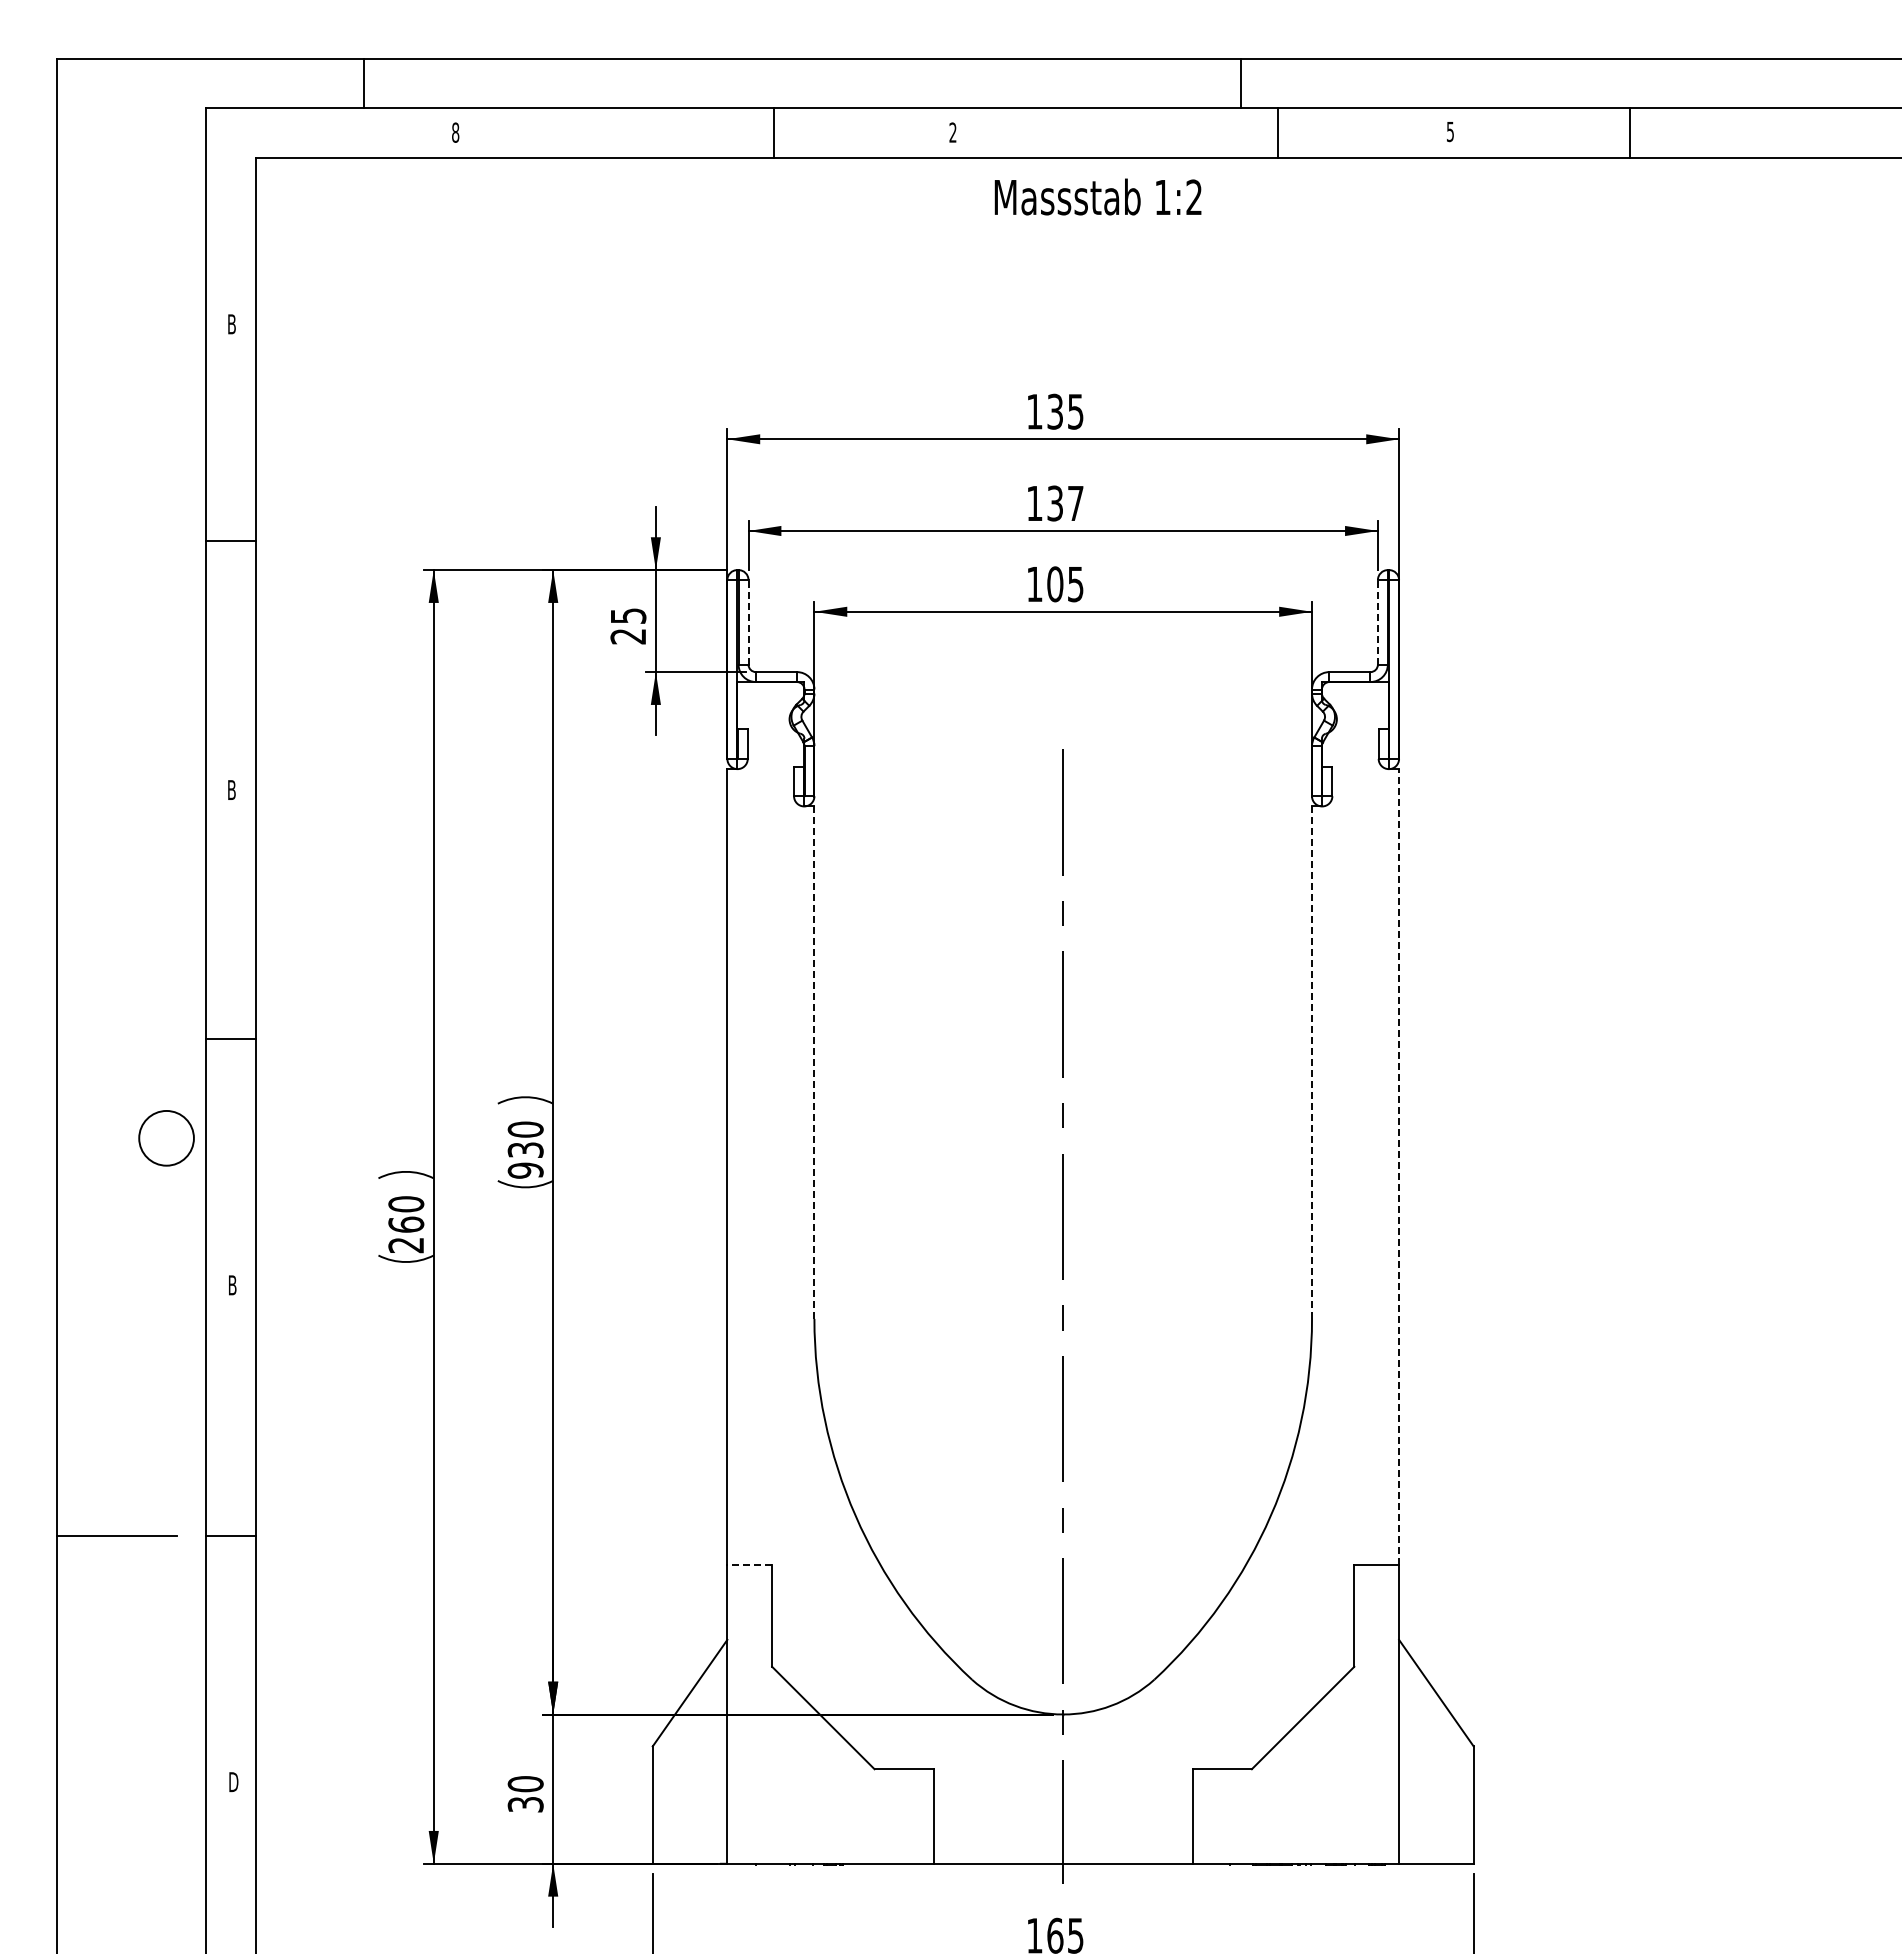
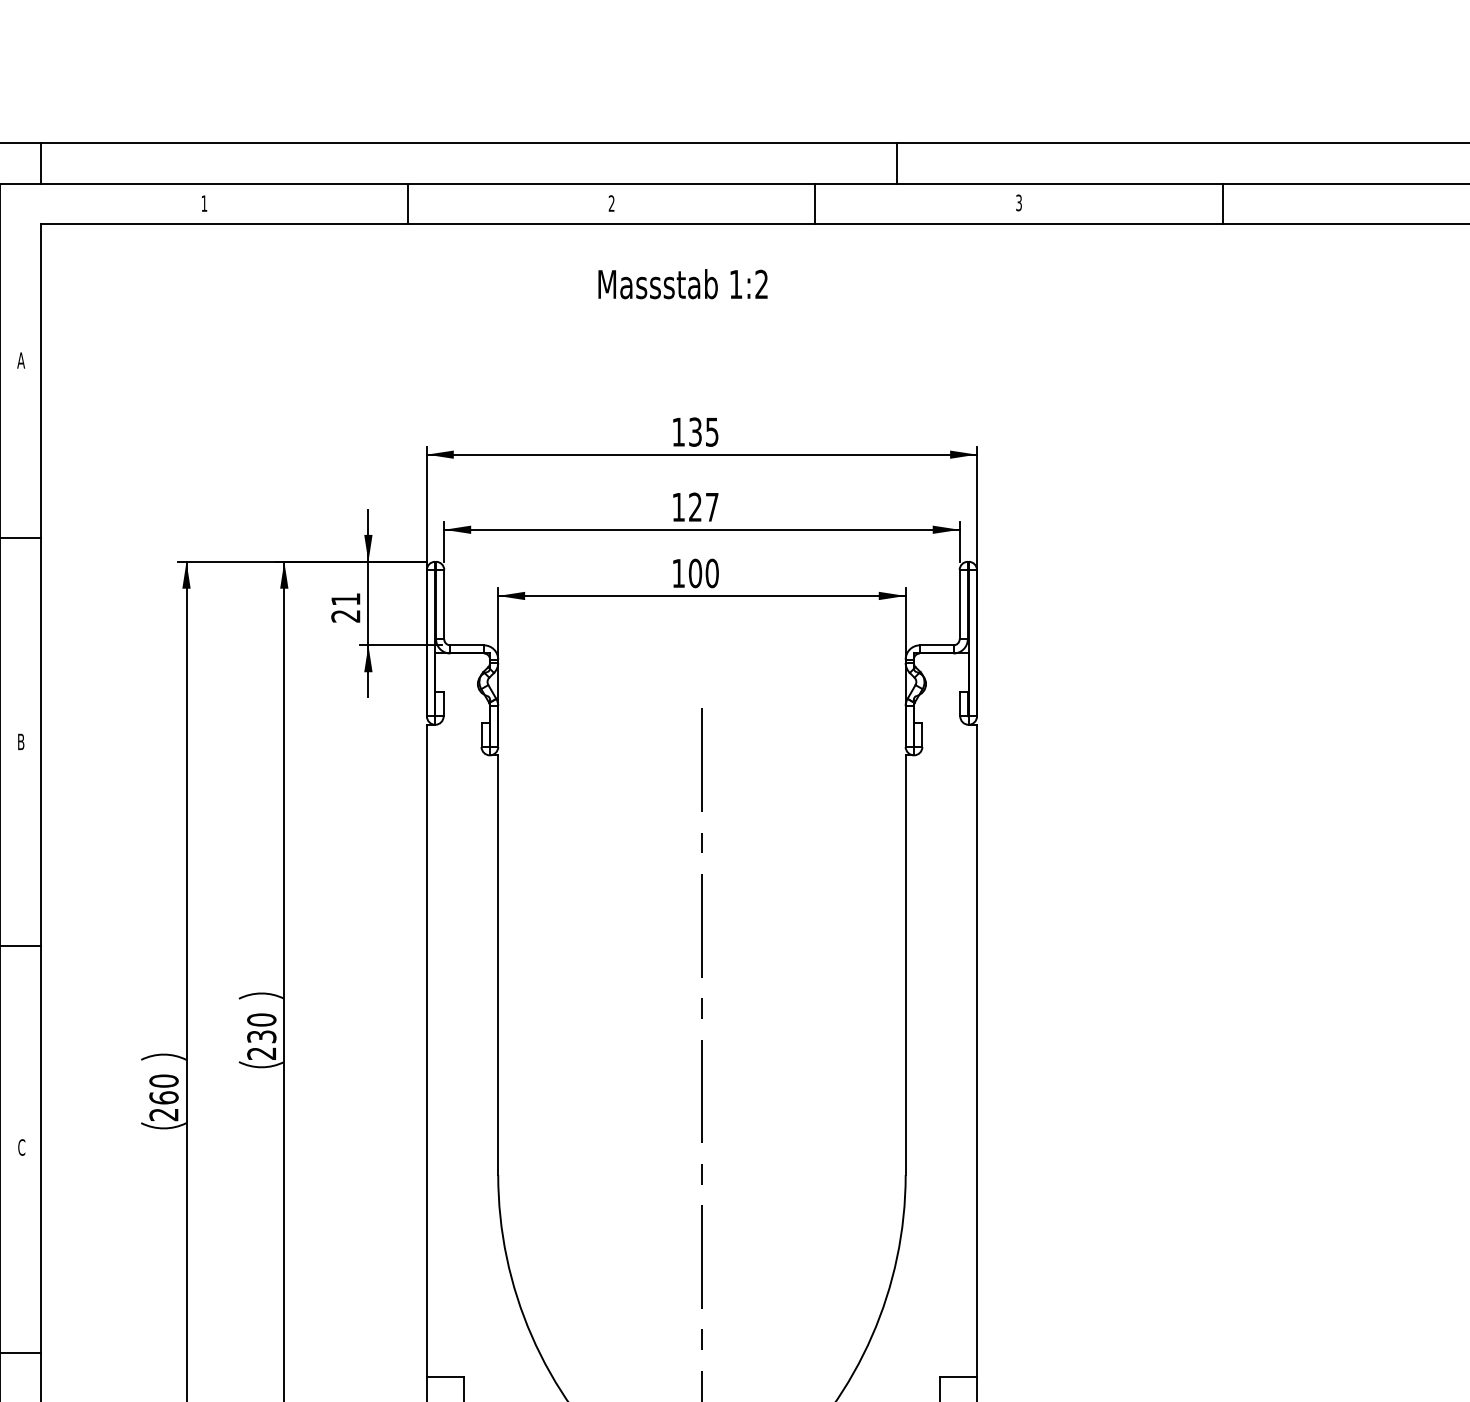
line: (364, 83) -> (41, 163), moved
line: (1241, 83) -> (897, 163), moved
text: (1450, 130) -> (1019, 201), 5 -> 3
text: (455, 132) -> (204, 203), 8 -> 1
line: (773, 133) -> (407, 204), moved
line: (1277, 133) -> (815, 204), moved
line: (1630, 133) -> (1223, 204), moved
text: (1097, 196) -> (682, 283), moved
text: (231, 324) -> (20, 360), B -> A
text: (1054, 503) -> (694, 507), 137 -> 127
text: (1075, 584) -> (712, 573), 105 -> 100
text: (628, 615) -> (345, 598), 25 -> 21
line: (748, 621) -> (444, 603), dashed -> solid
line: (1377, 621) -> (959, 603), dashed -> solid
line: (814, 1062) -> (498, 965), dashed -> solid
line: (1312, 1063) -> (906, 965), dashed -> solid
line: (1399, 1166) -> (977, 1050), dashed -> solid
text: (525, 1170) -> (261, 1053), 930 -> 230
text: (232, 1285) -> (21, 1147), B -> C
line: (749, 1565) -> (445, 1376), dashed -> solid

